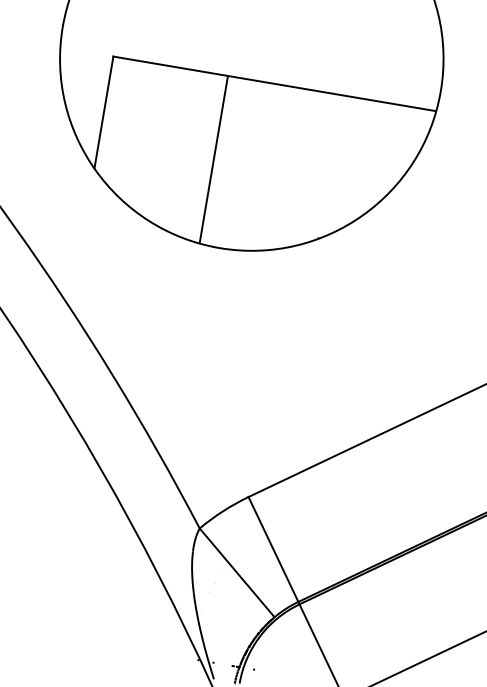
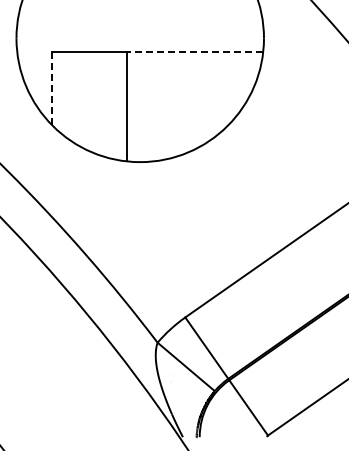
line: (331, 93) -> (194, 51), solid -> dashed
line: (103, 111) -> (51, 87), solid -> dashed

